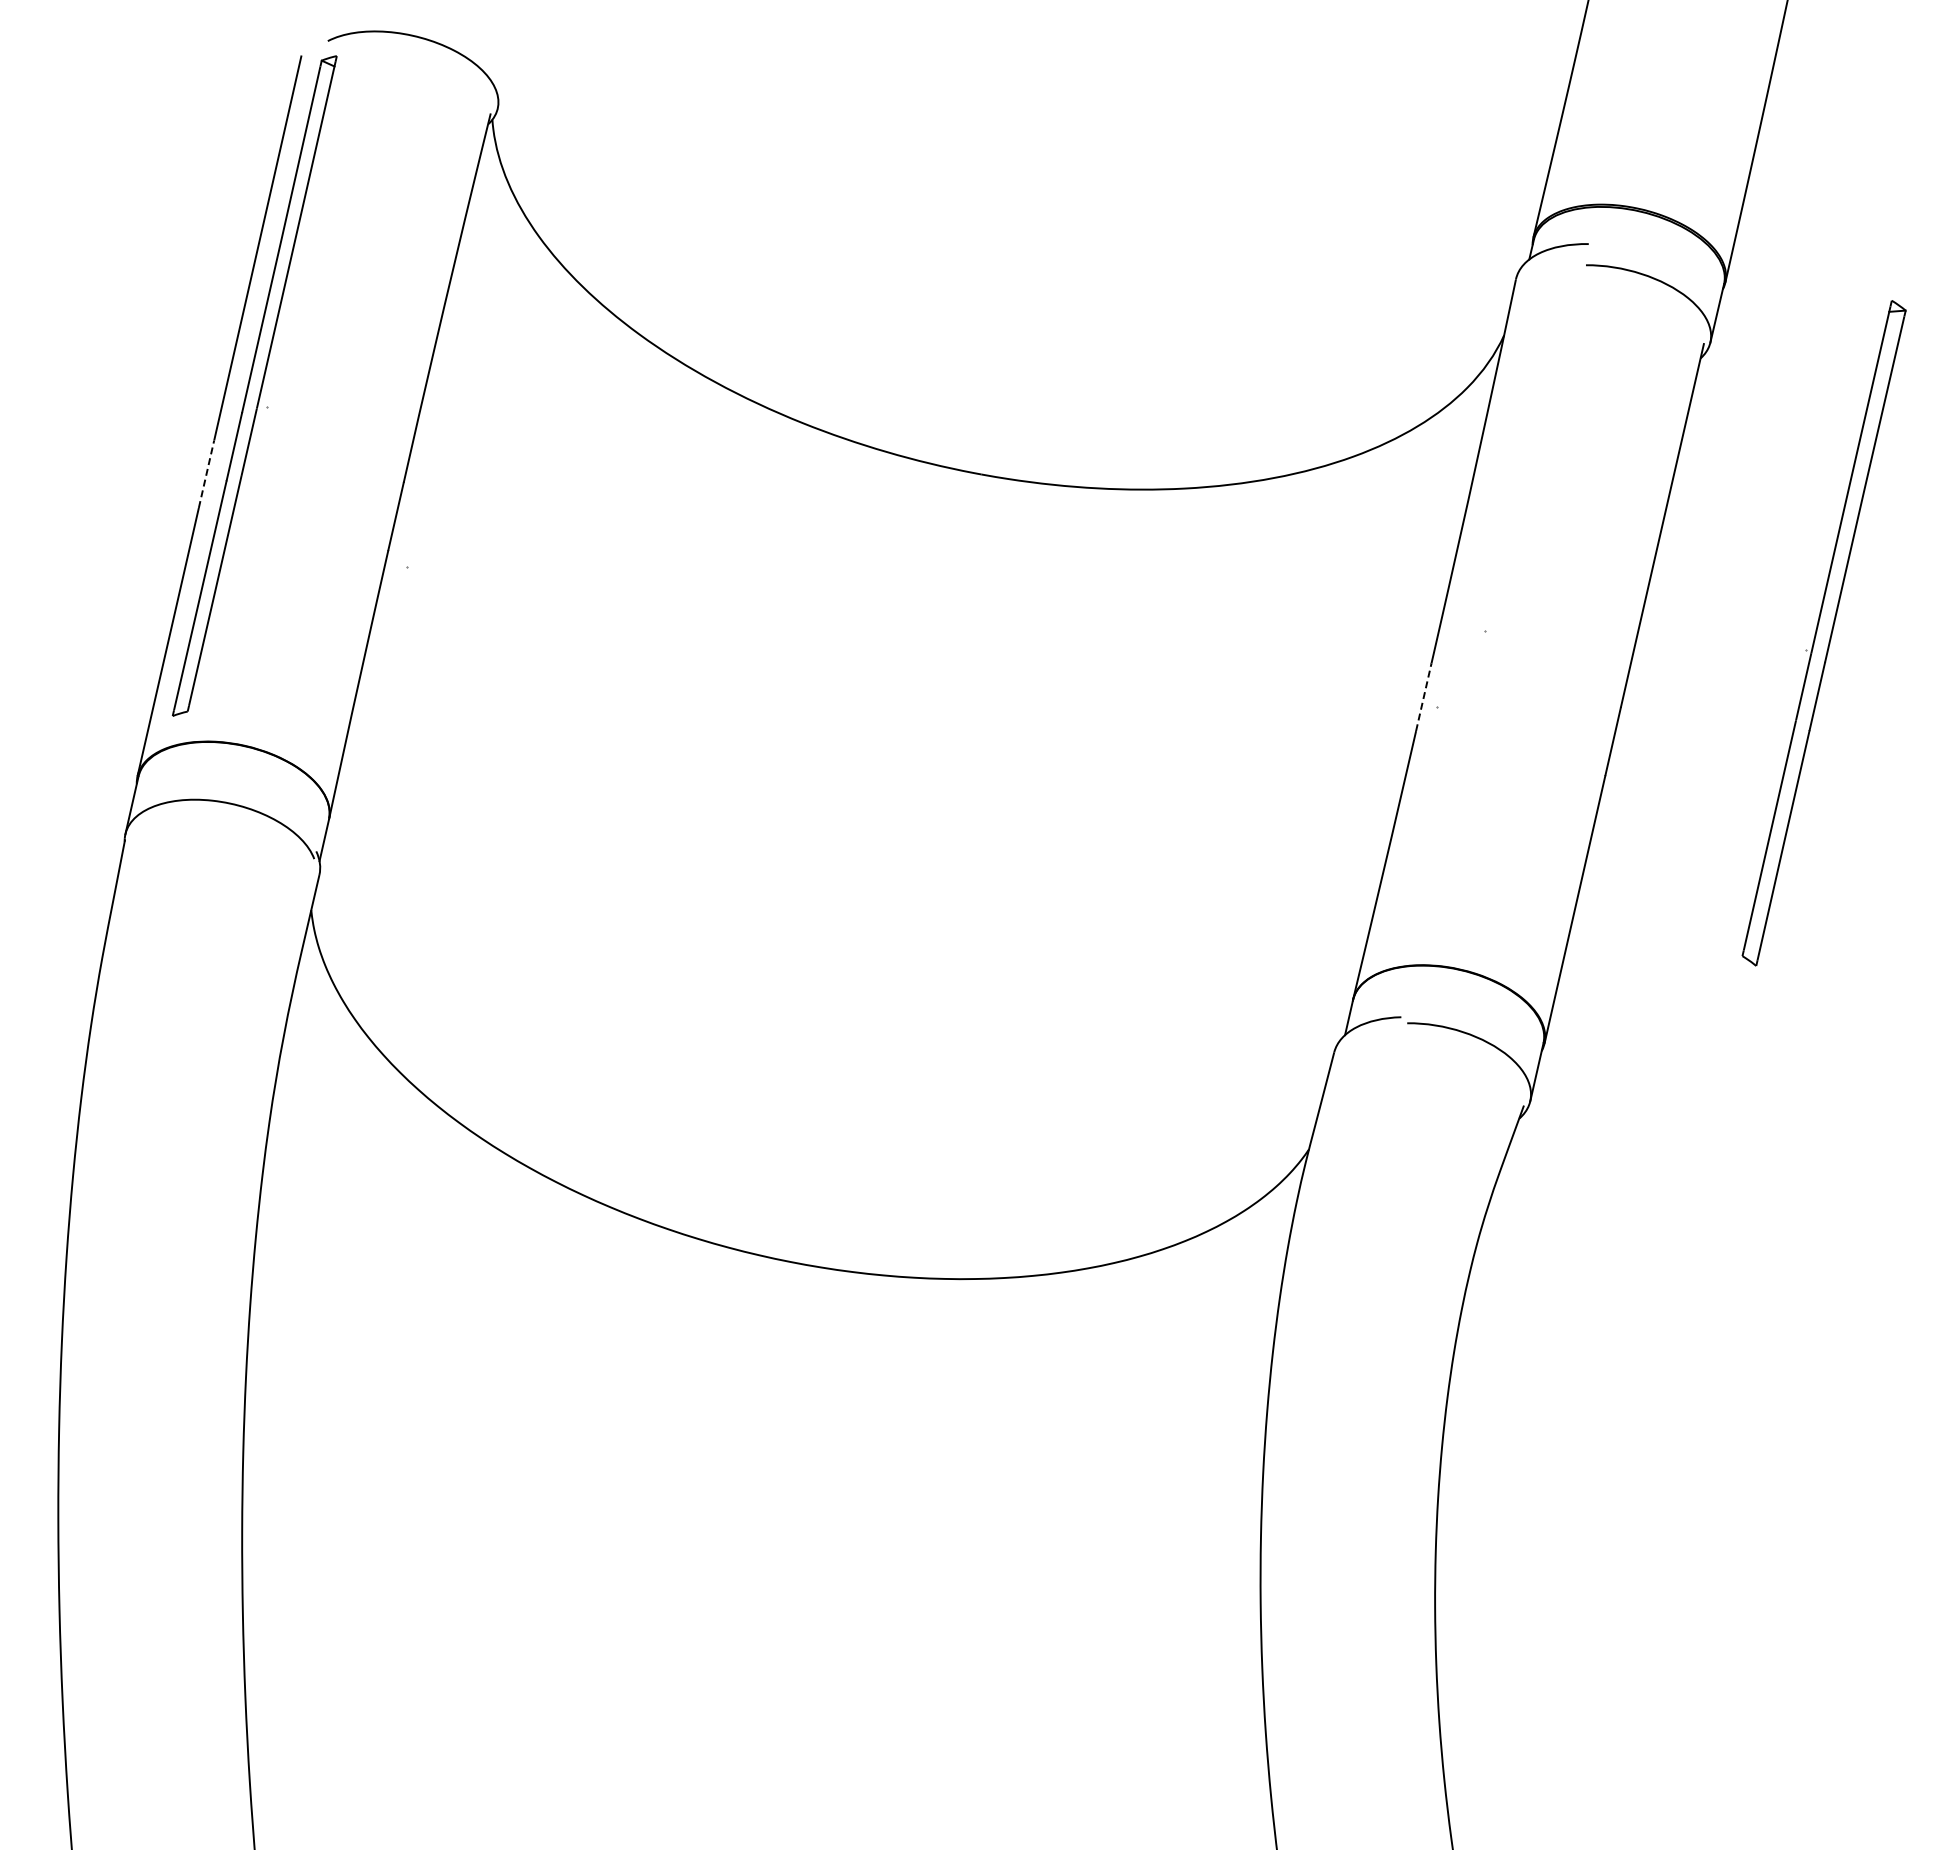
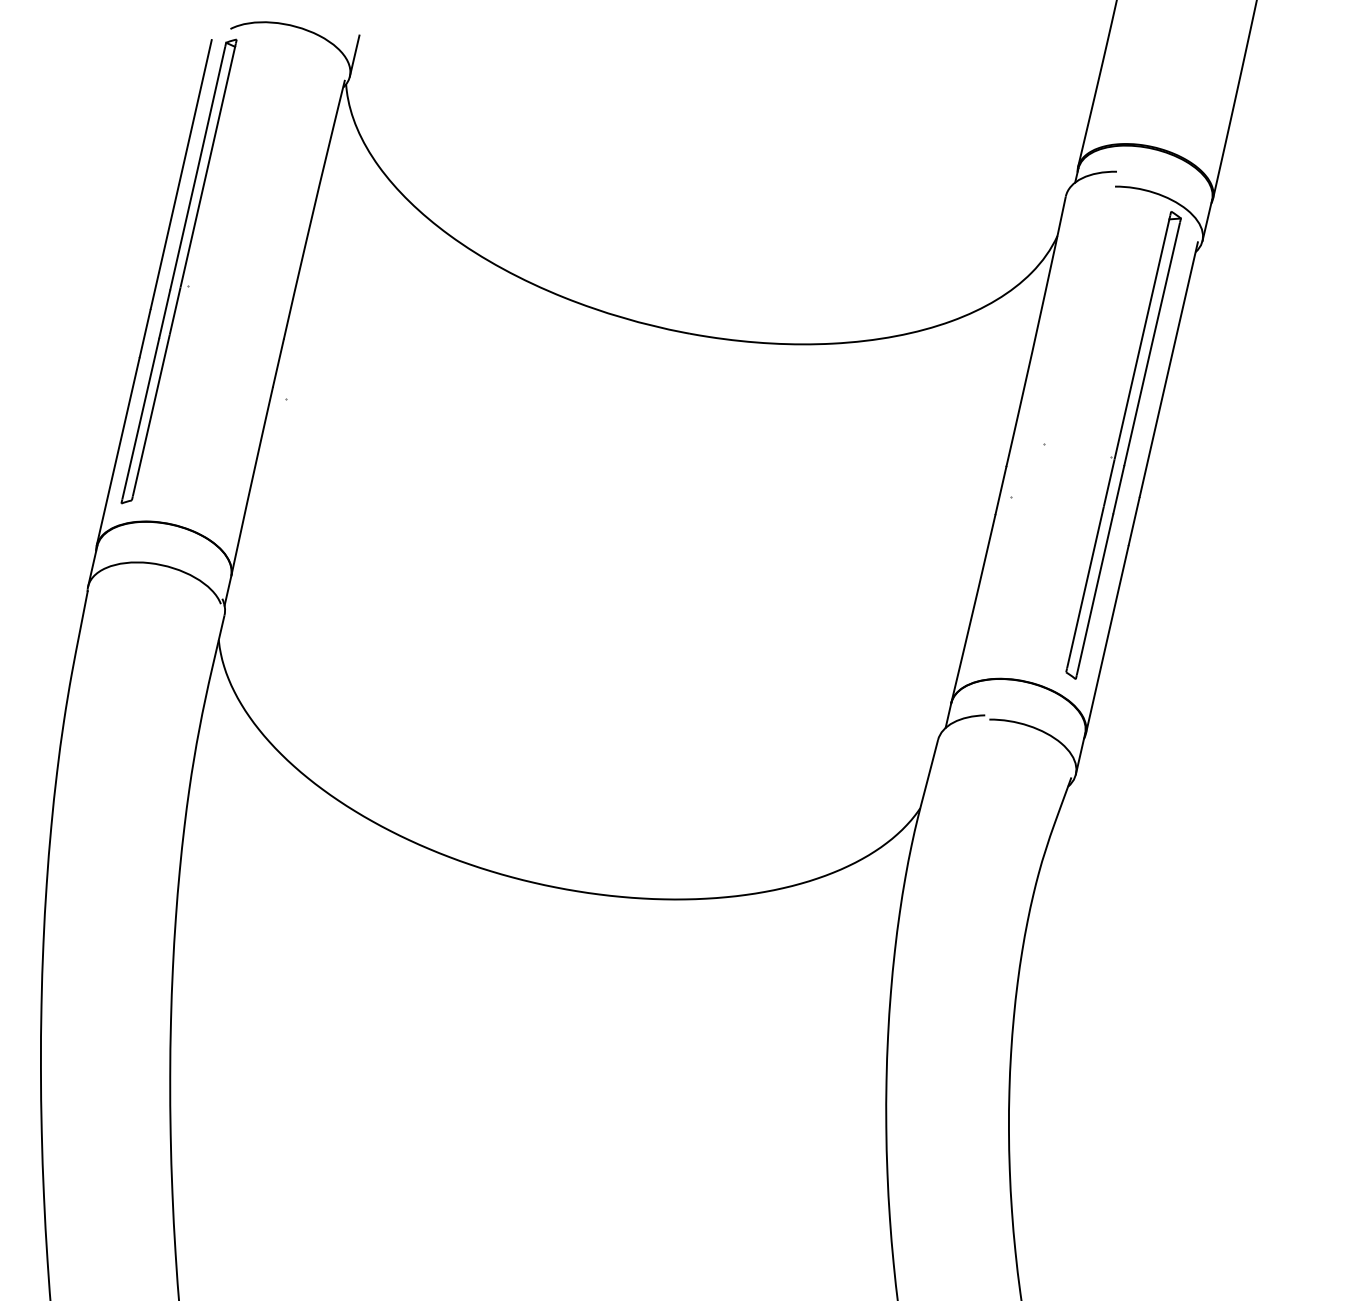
line: (504, 79) -> (354, 56), added
line: (206, 474) -> (145, 333), dashed -> solid
part: (1823, 633) -> (1123, 445), moved
line: (1423, 697) -> (1000, 490), dashed -> solid

